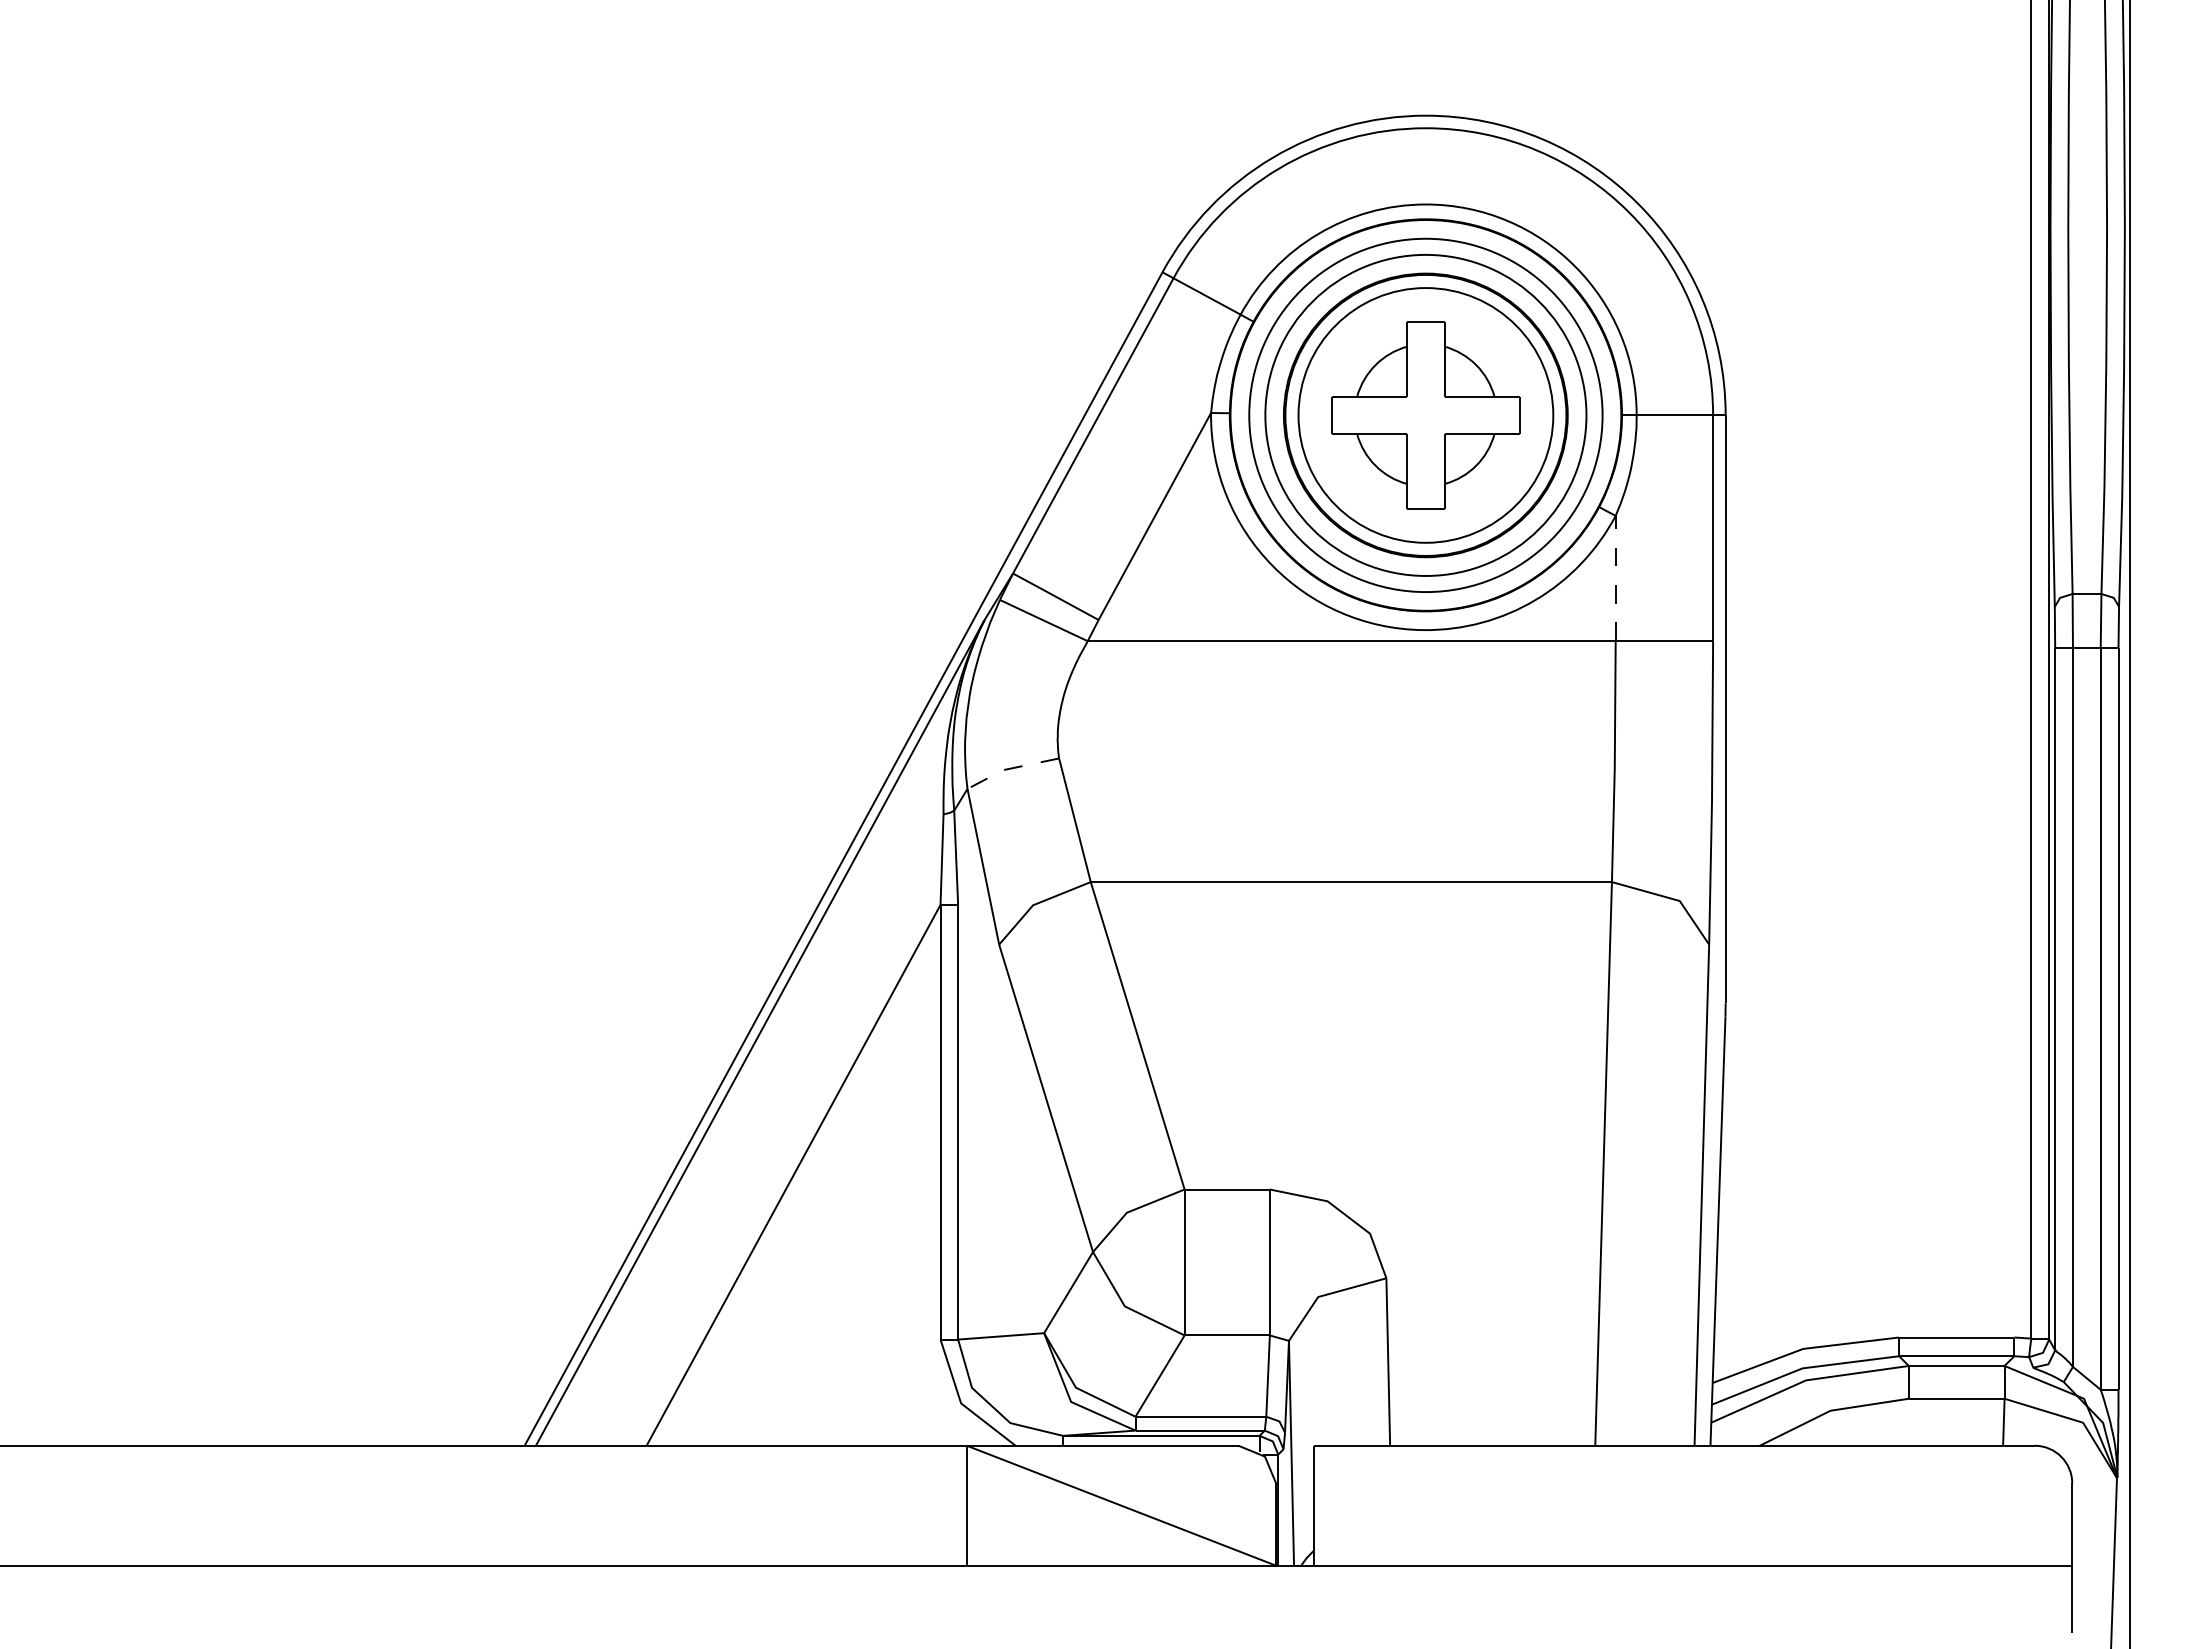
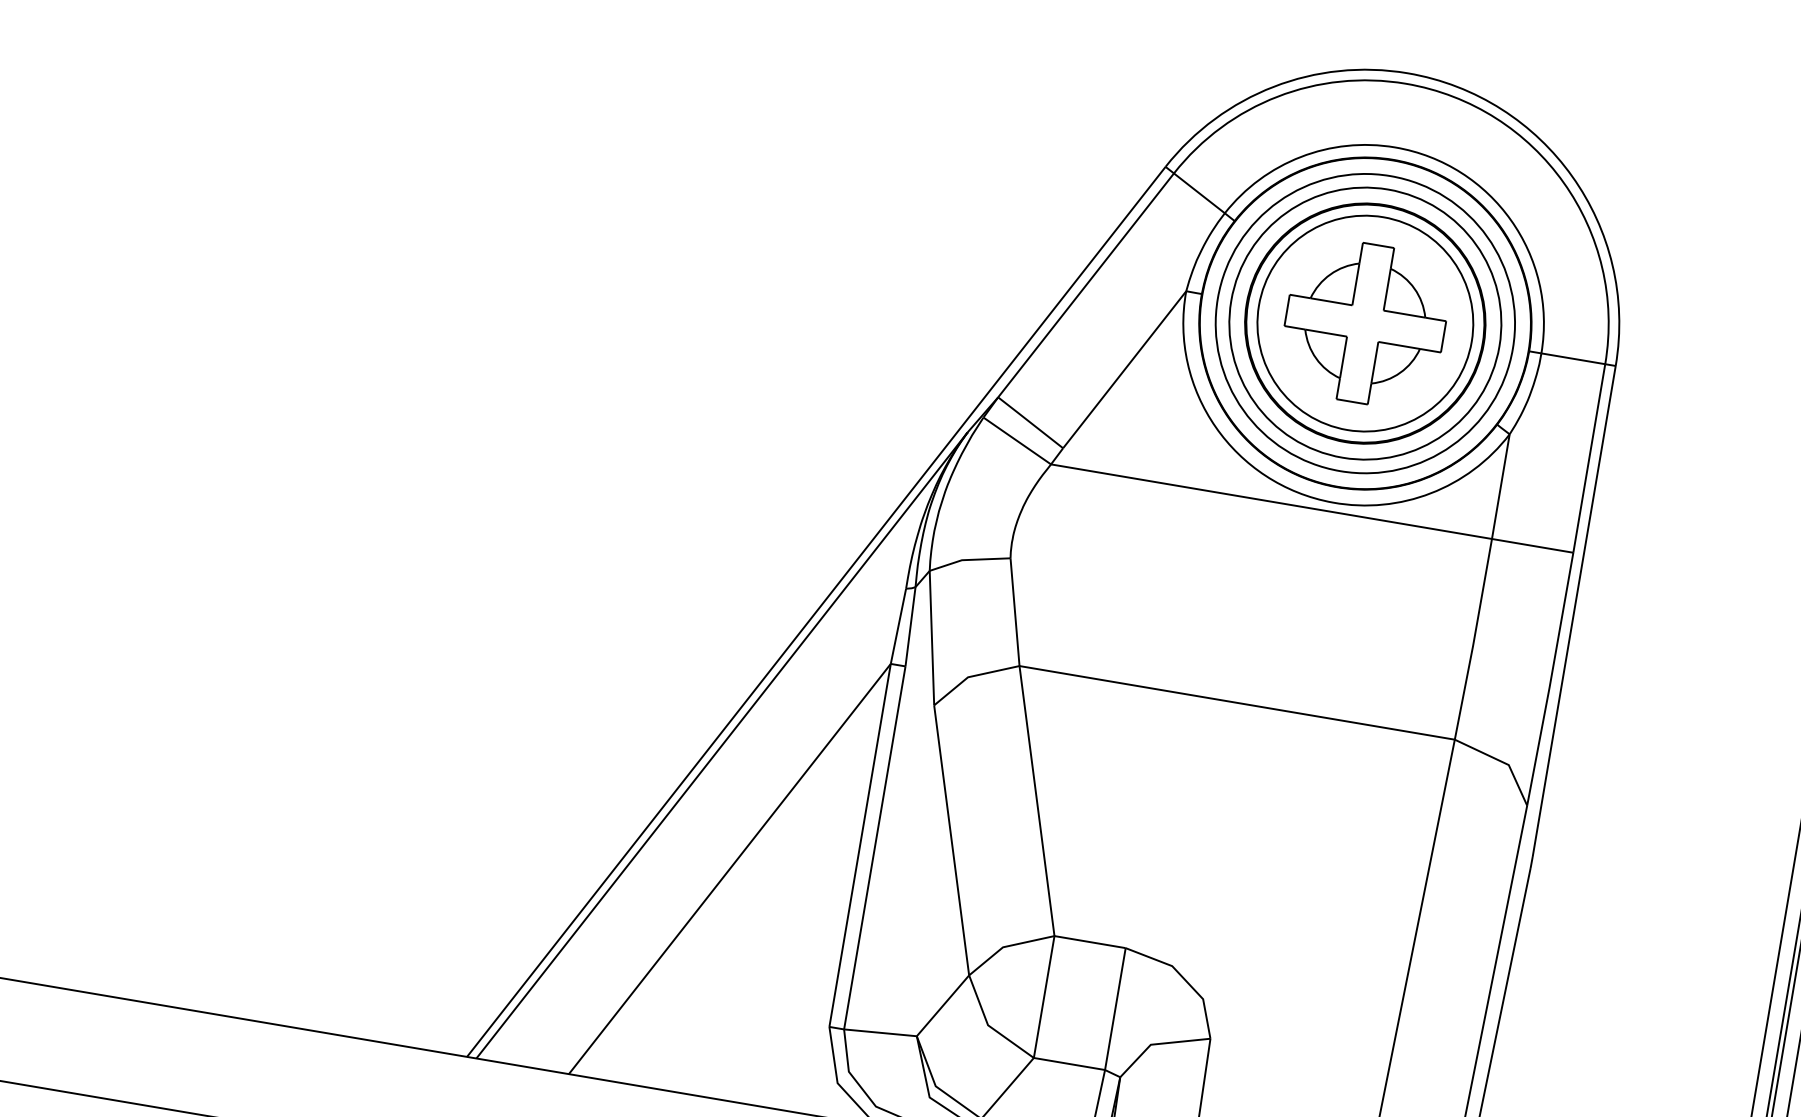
line: (1615, 578) -> (1500, 486), dashed -> solid
line: (1010, 768) -> (968, 559), dashed -> solid

